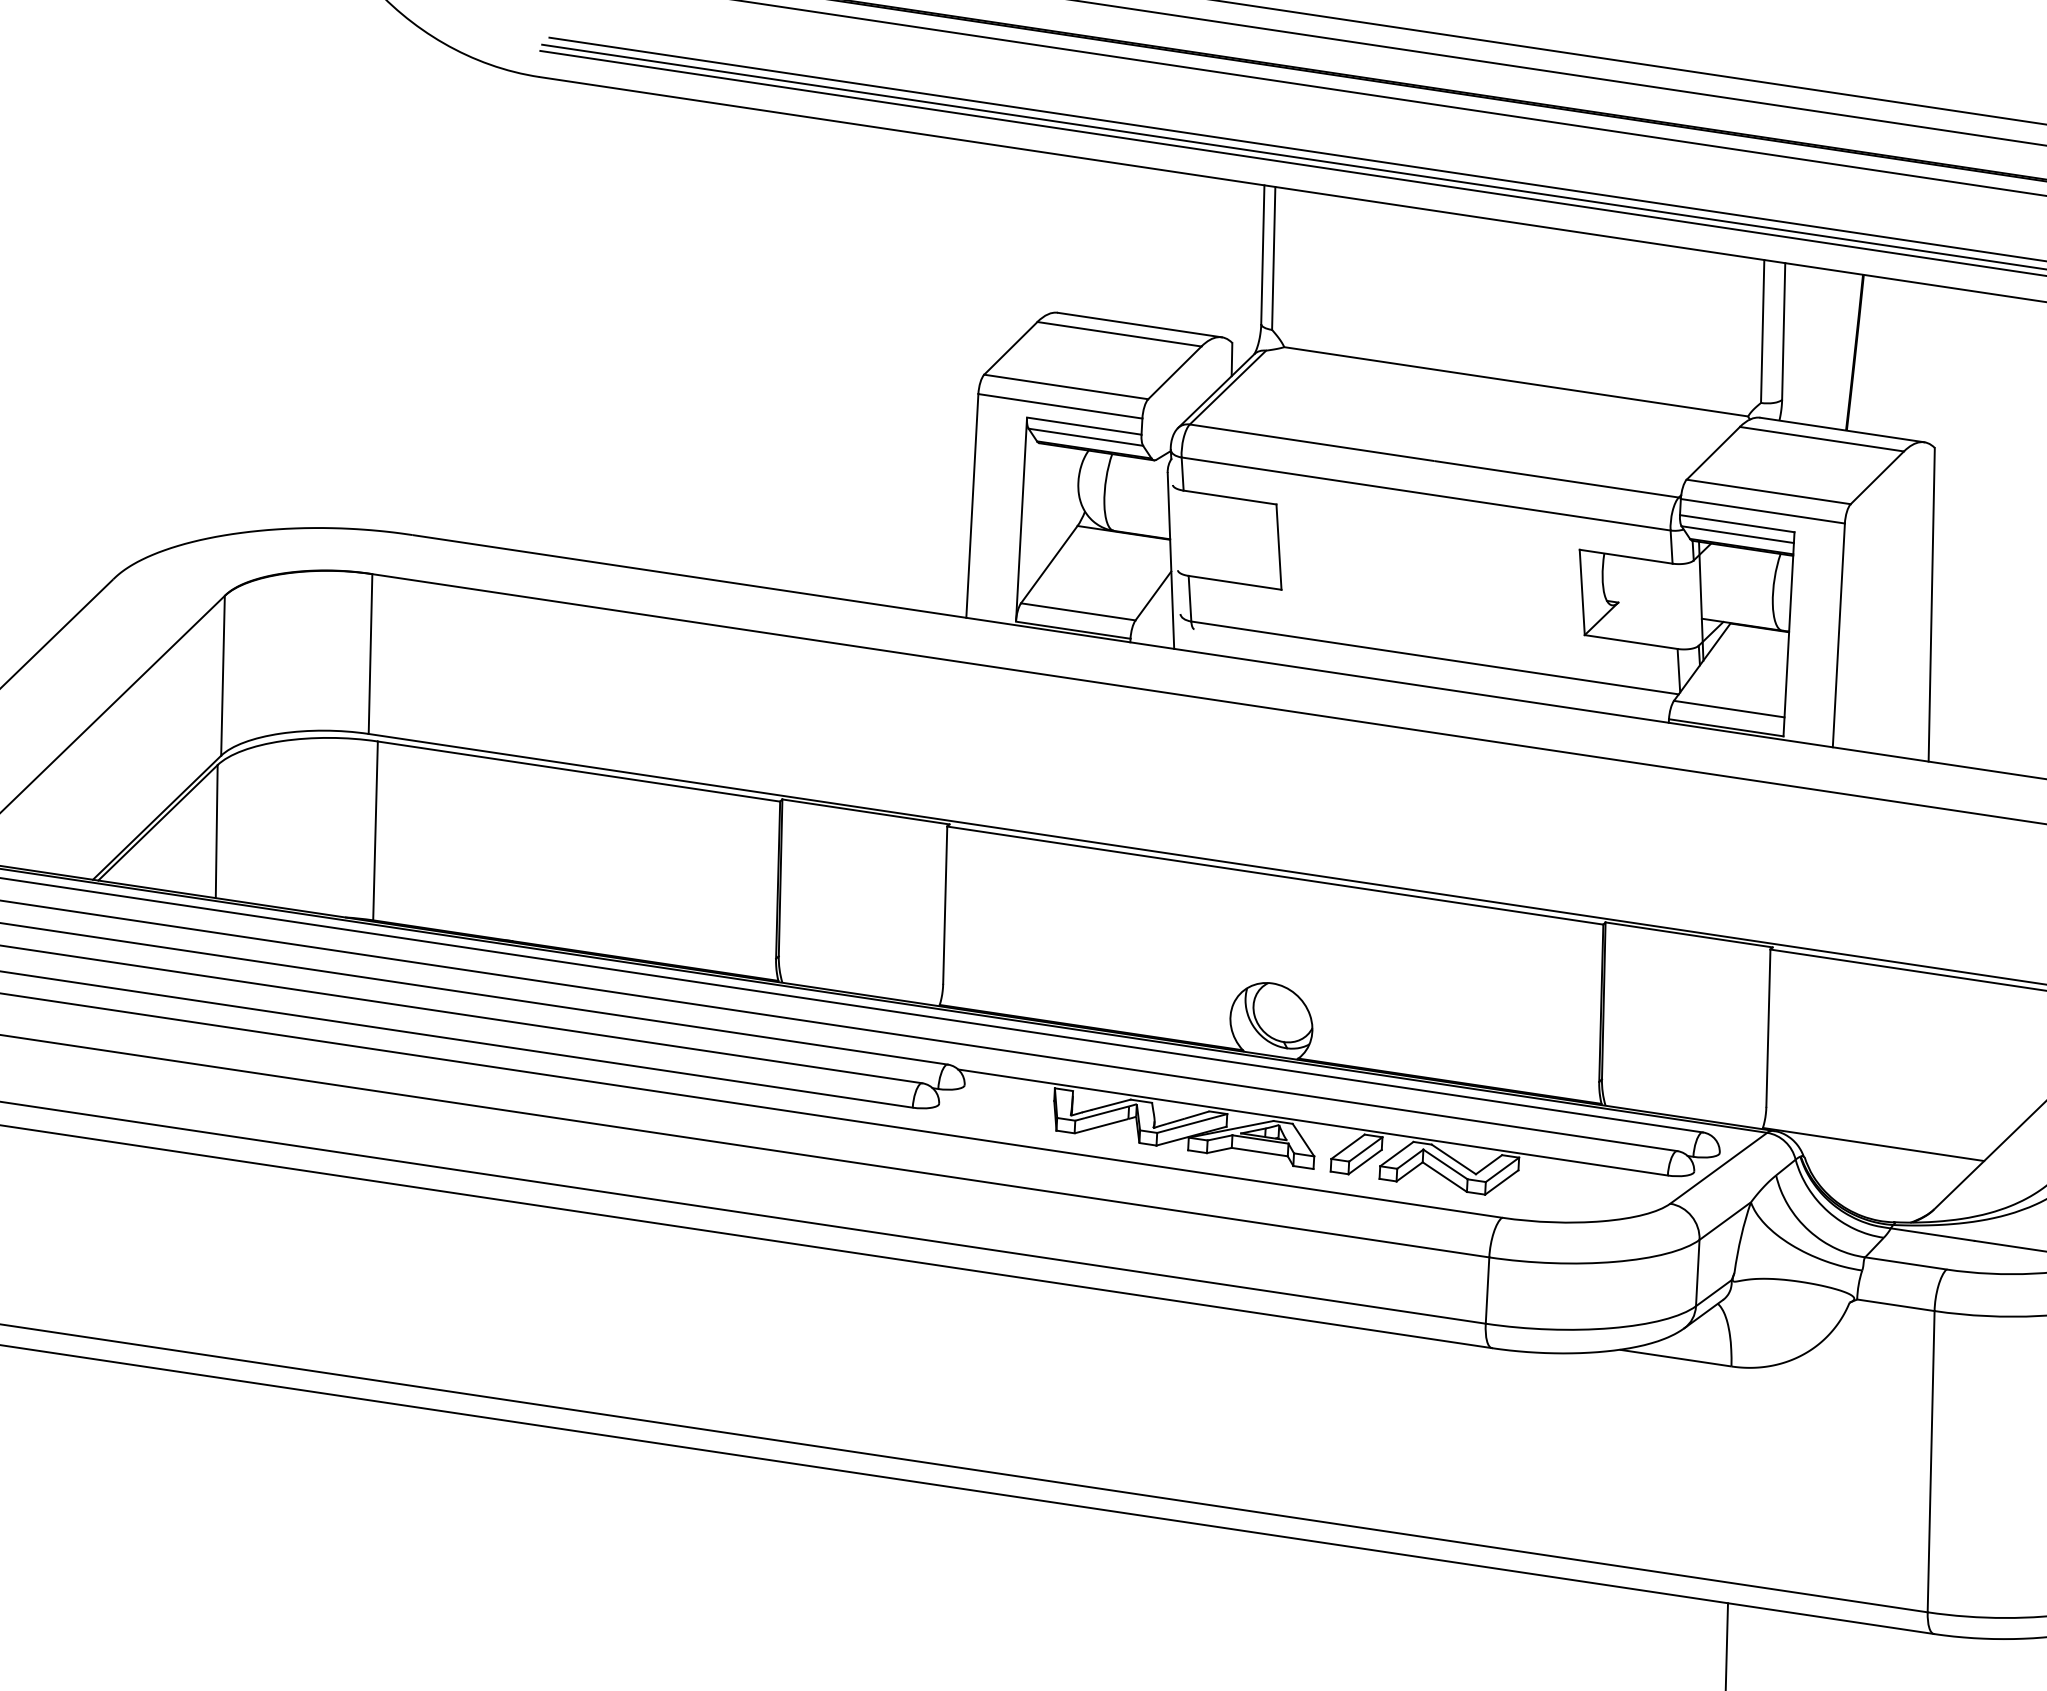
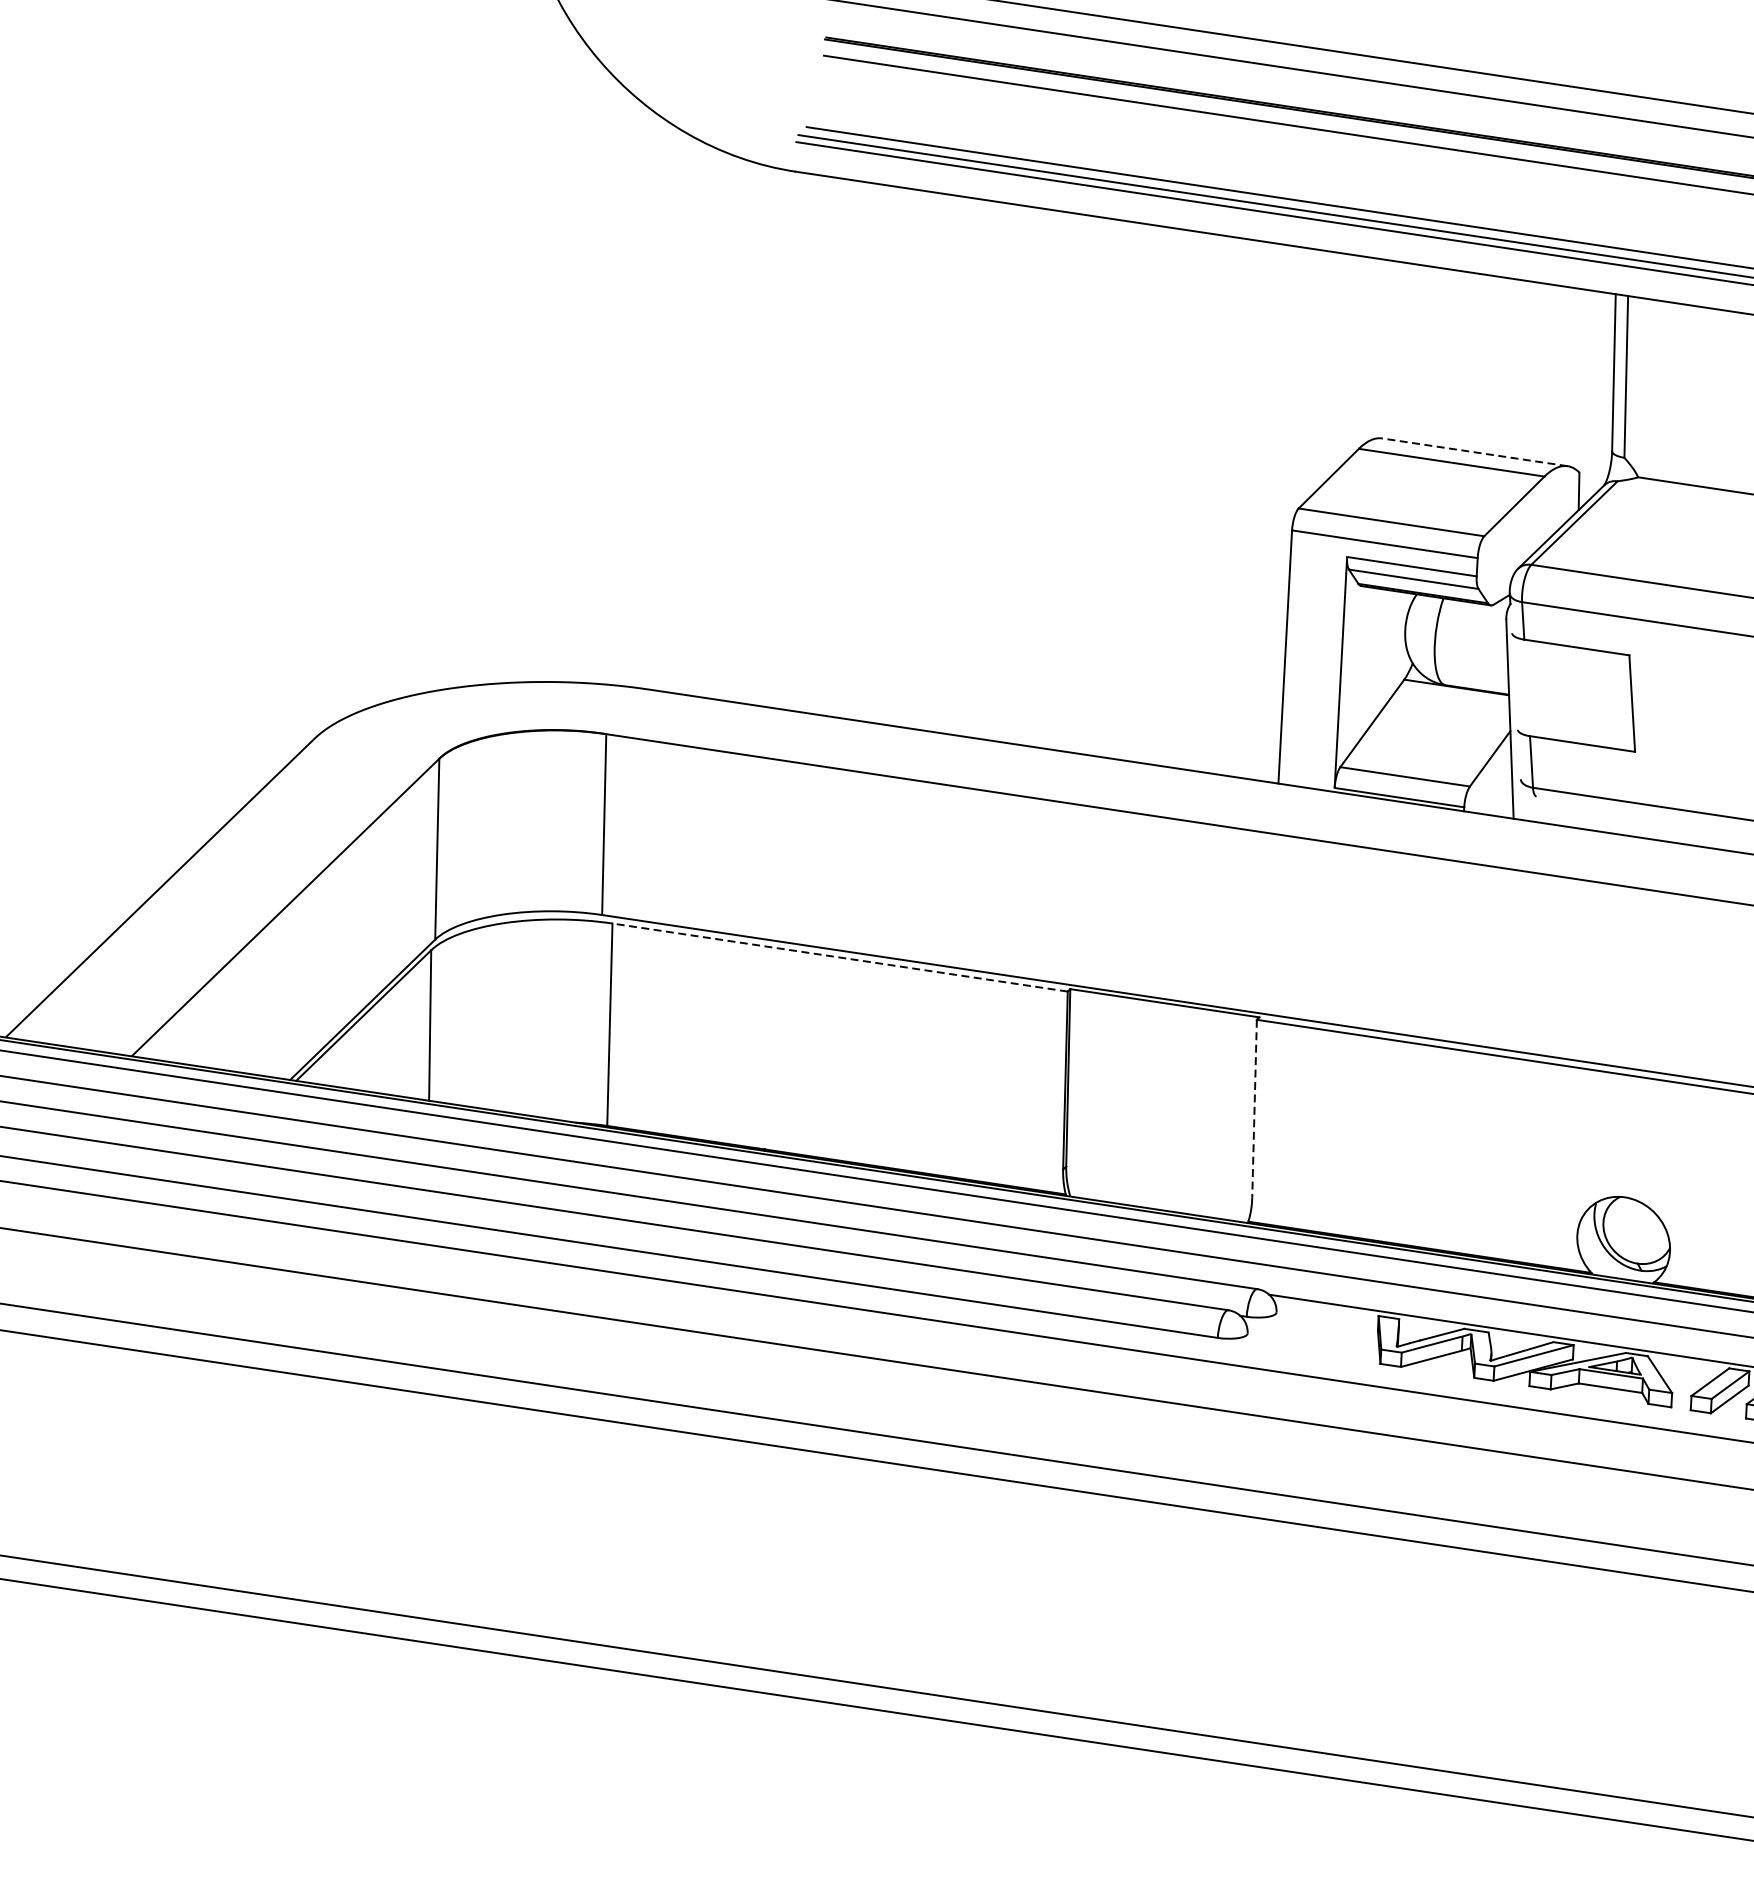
line: (1139, 325) -> (1474, 452), solid -> dashed
line: (578, 771) -> (839, 957), solid -> dashed
line: (945, 905) -> (1254, 1109), solid -> dashed

